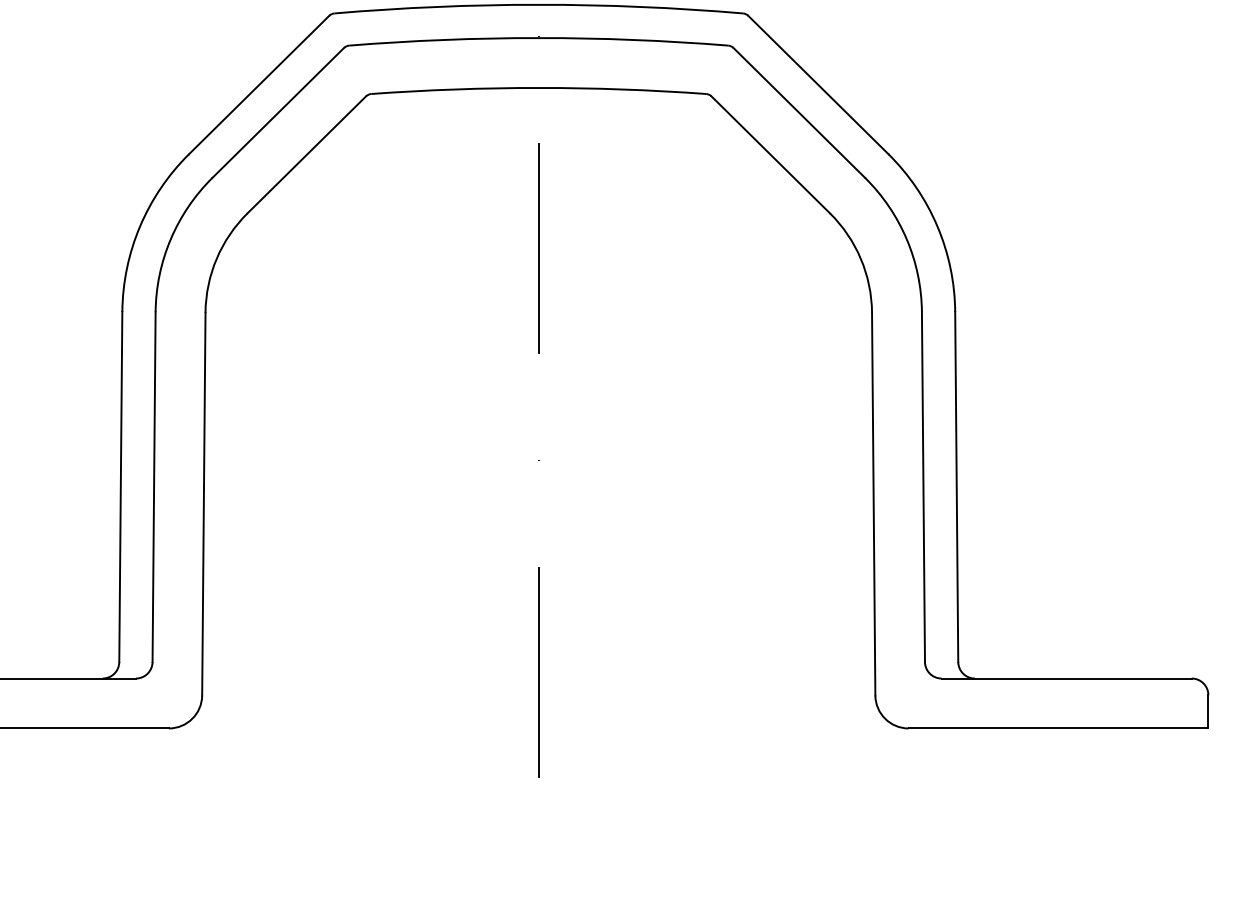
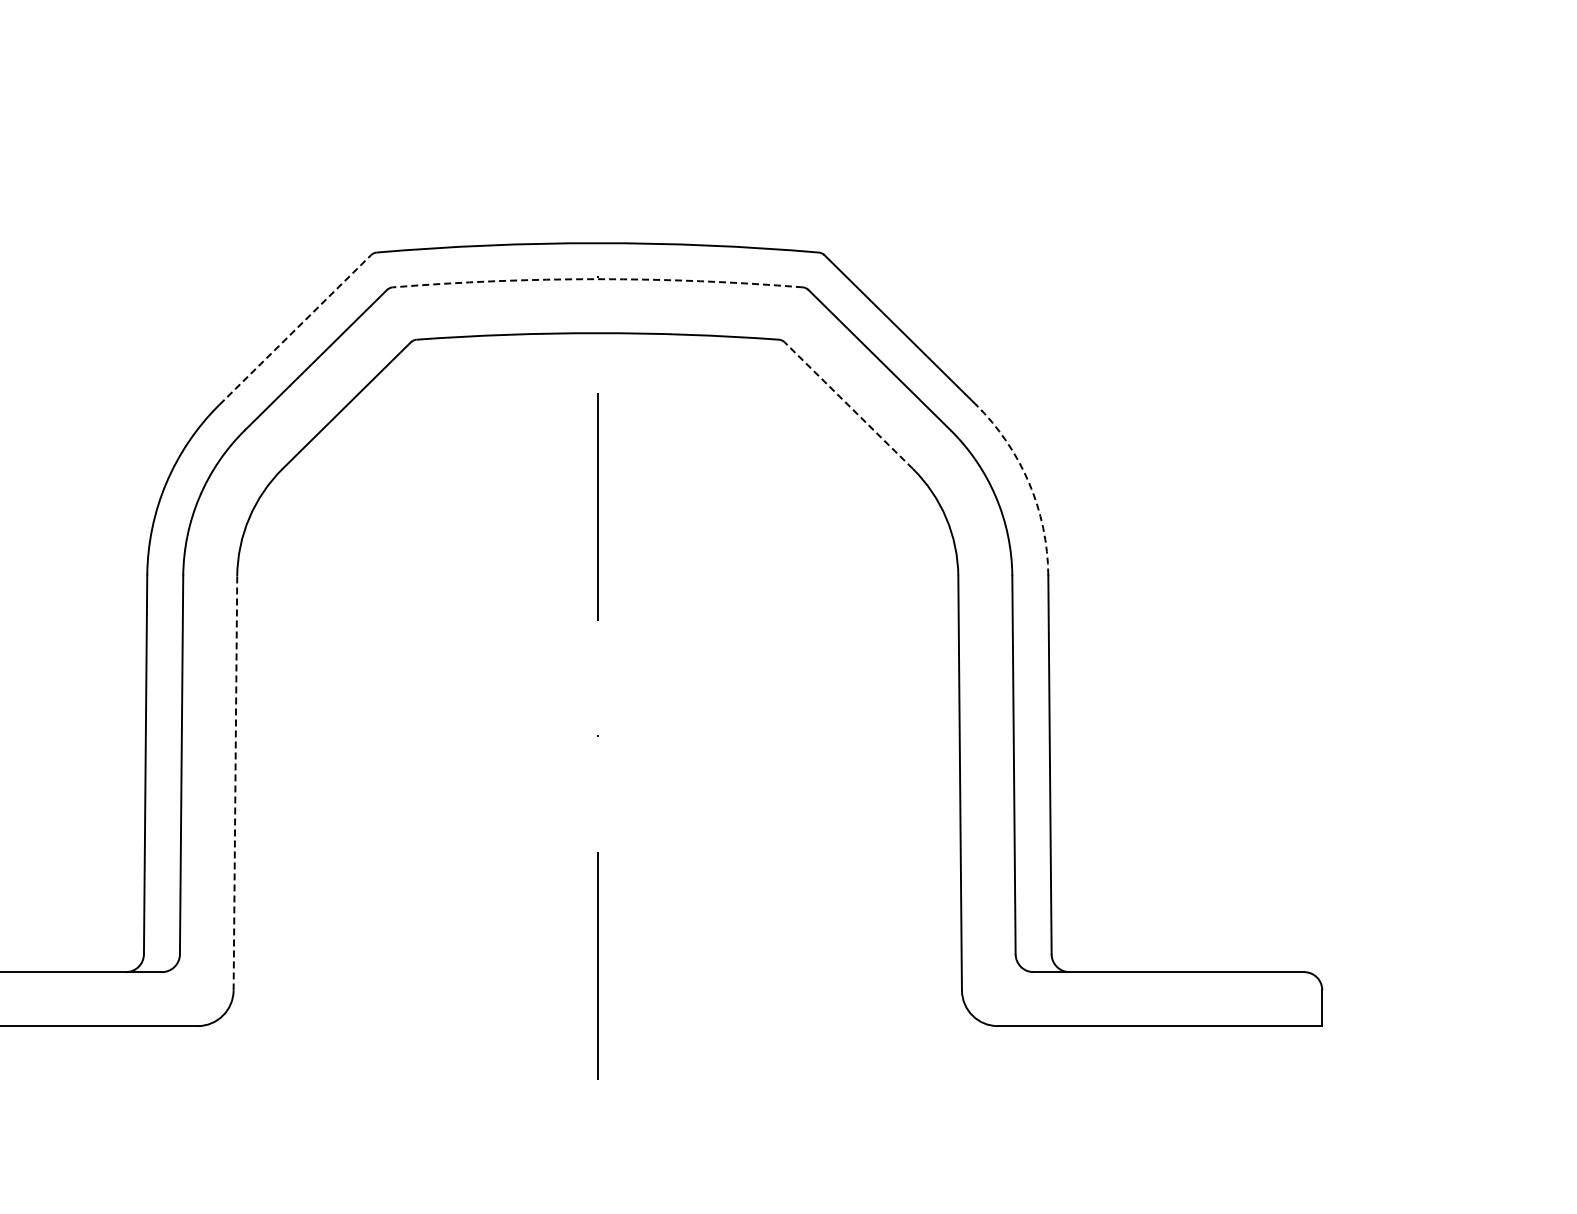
arc: (538, 38) -> (597, 279), solid -> dashed
line: (259, 84) -> (295, 329), solid -> dashed
line: (770, 154) -> (848, 405), solid -> dashed
arc: (937, 225) -> (1029, 482), solid -> dashed
line: (203, 503) -> (235, 782), solid -> dashed

